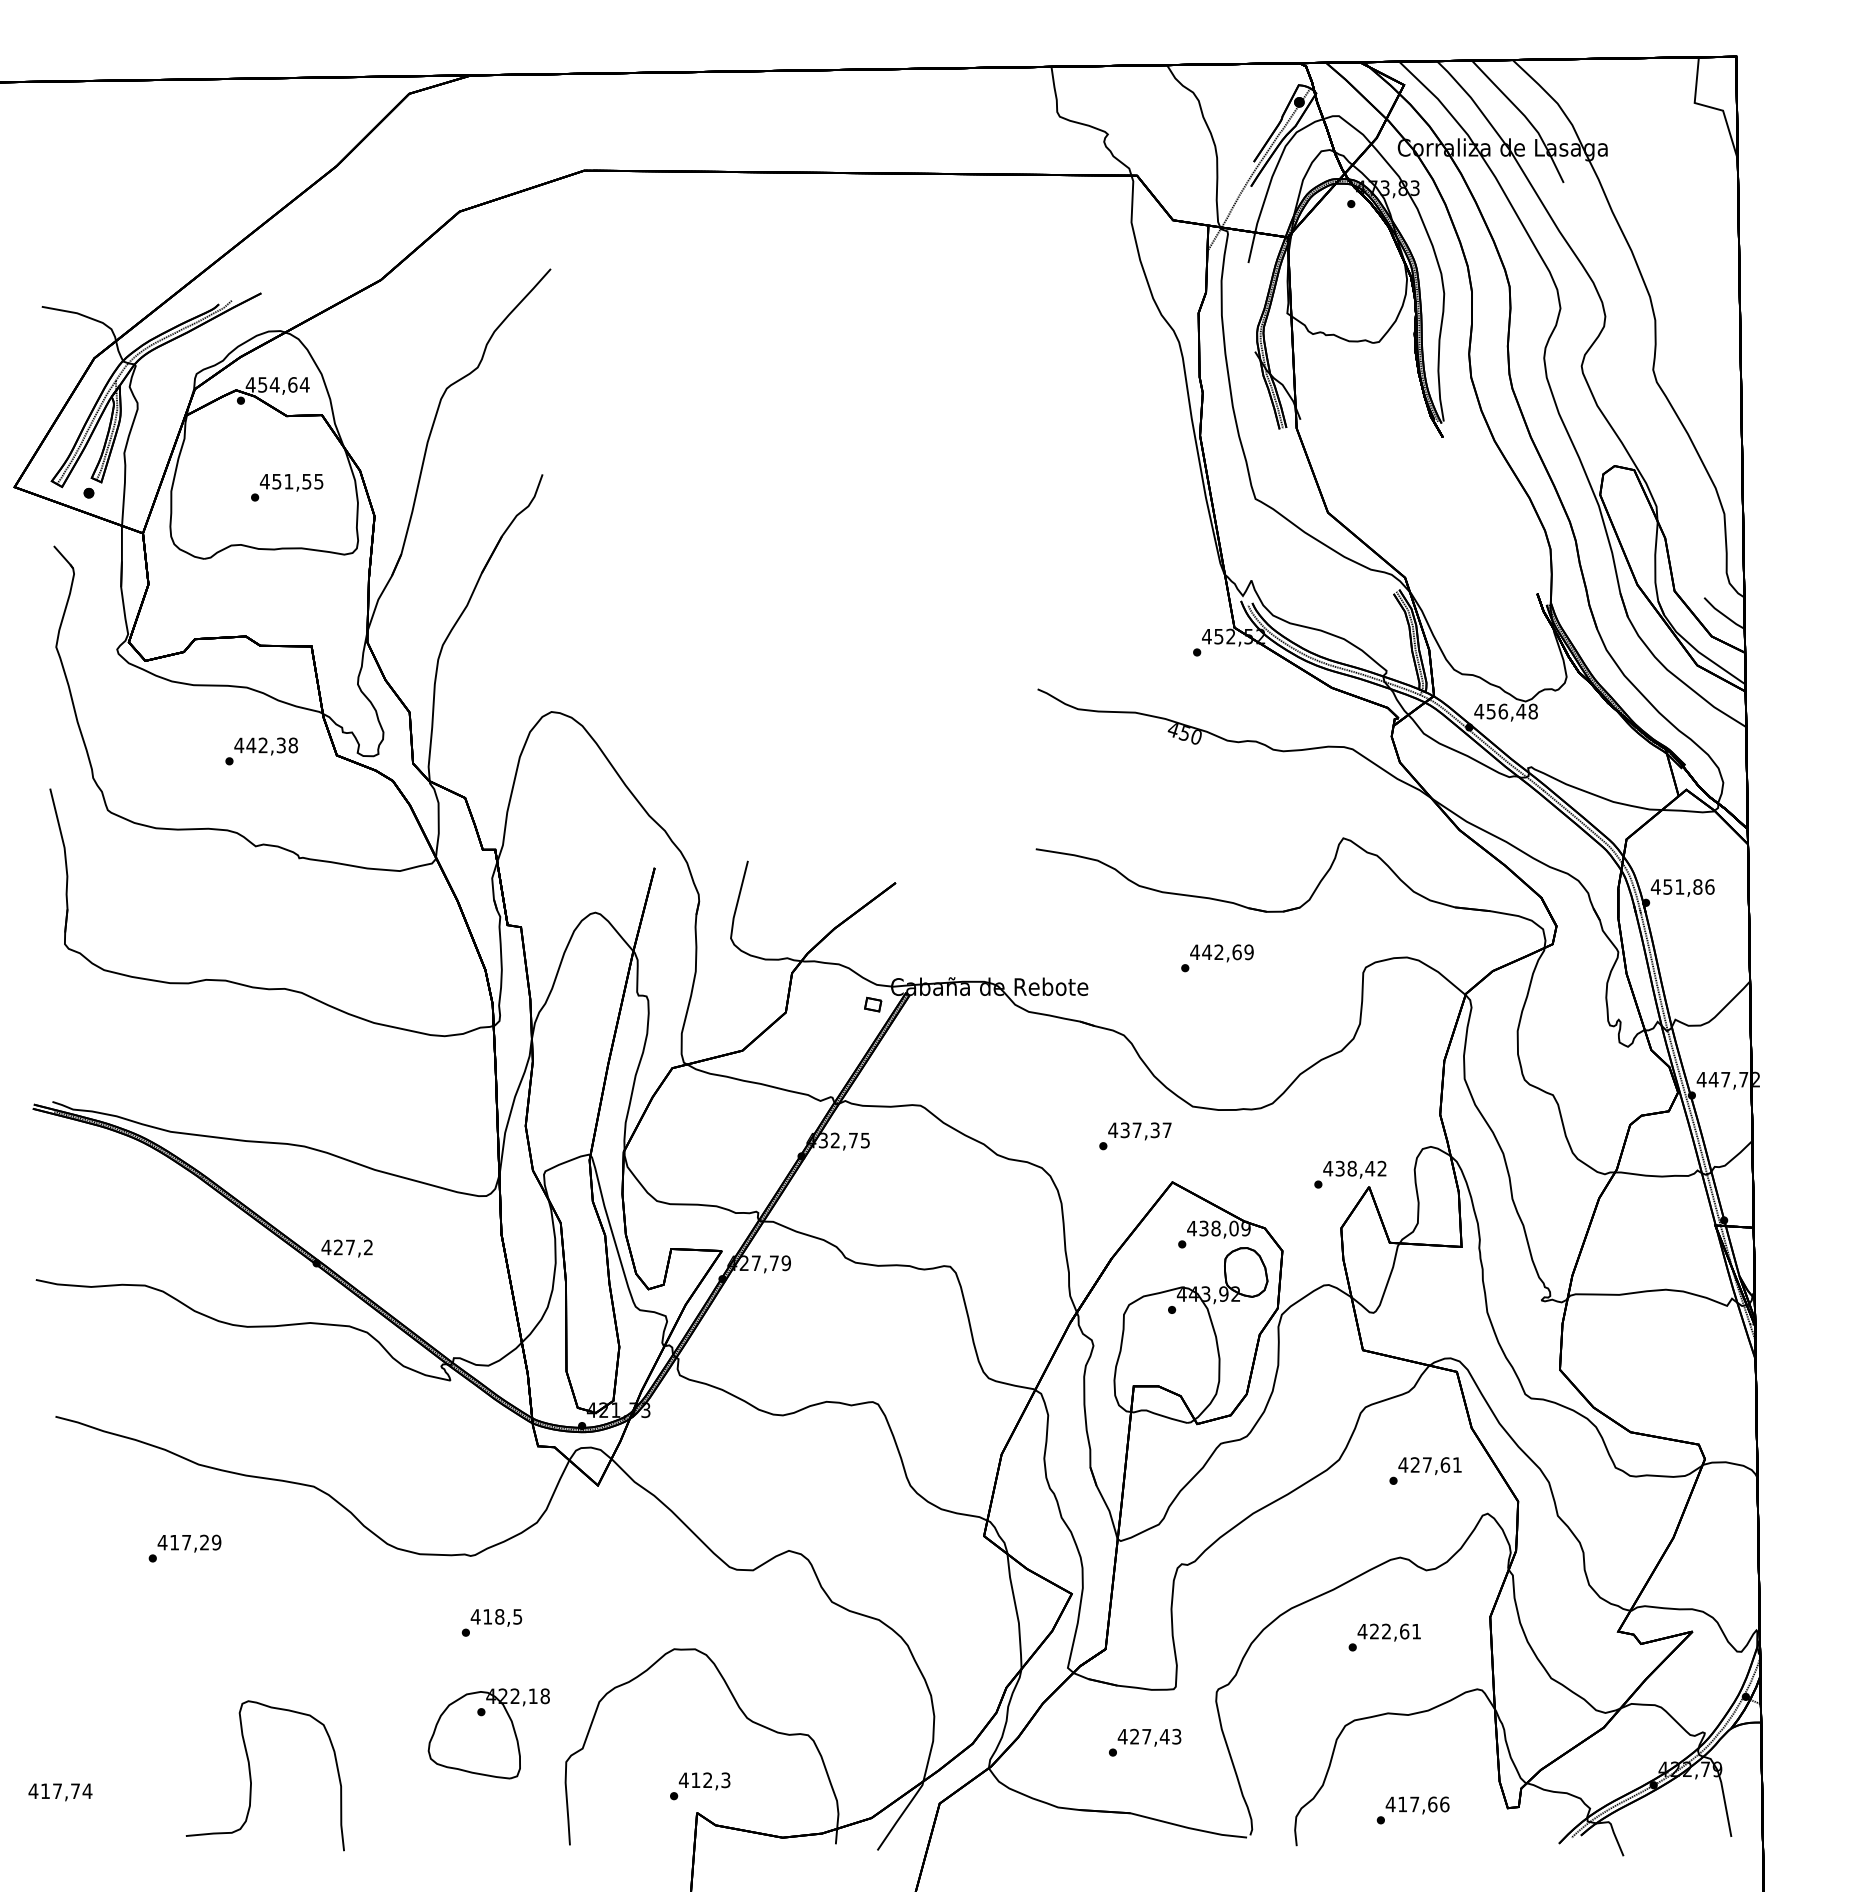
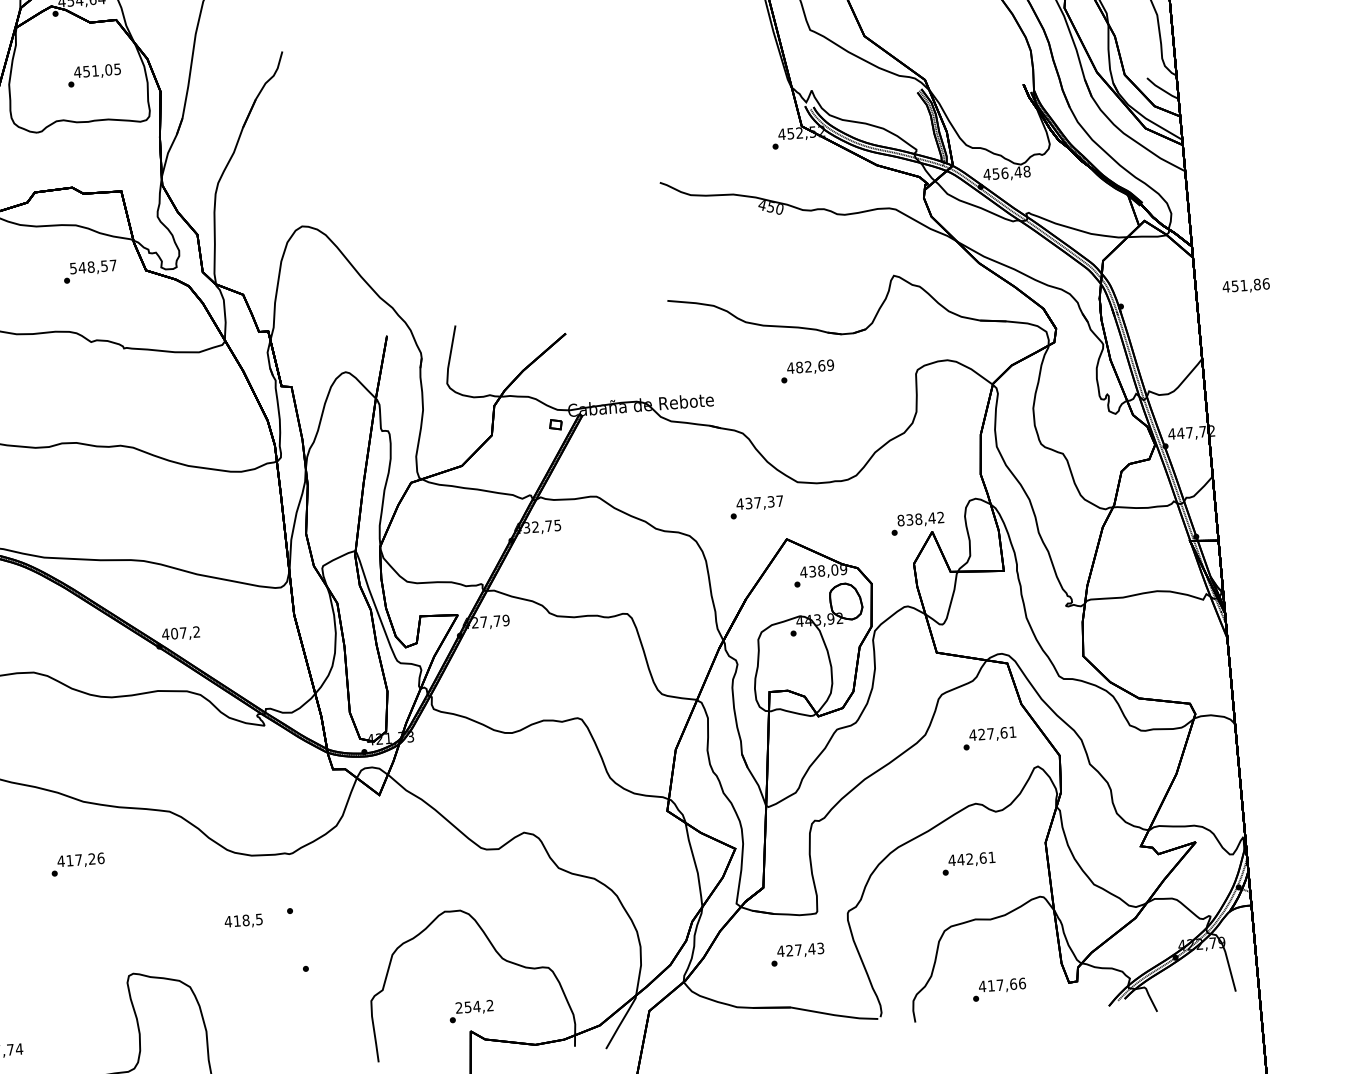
text: (306, 481) -> (108, 69), 451,55 -> 451,05
text: (265, 745) -> (92, 267), 442,38 -> 548,57
text: (1682, 887) -> (1245, 285), moved
text: (1206, 952) -> (799, 367), 442,69 -> 482,69
text: (1328, 1168) -> (901, 520), 438,42 -> 838,42
text: (338, 1247) -> (174, 633), 427,2 -> 407,2
text: (216, 1542) -> (100, 858), 417,29 -> 417,26
text: (496, 1617) -> (243, 921), moved
text: (1374, 1631) -> (960, 859), 422,61 -> 442,61
part: (488, 1733) -> (312, 984), removed
text: (704, 1780) -> (474, 1006), 412,3 -> 254,2

